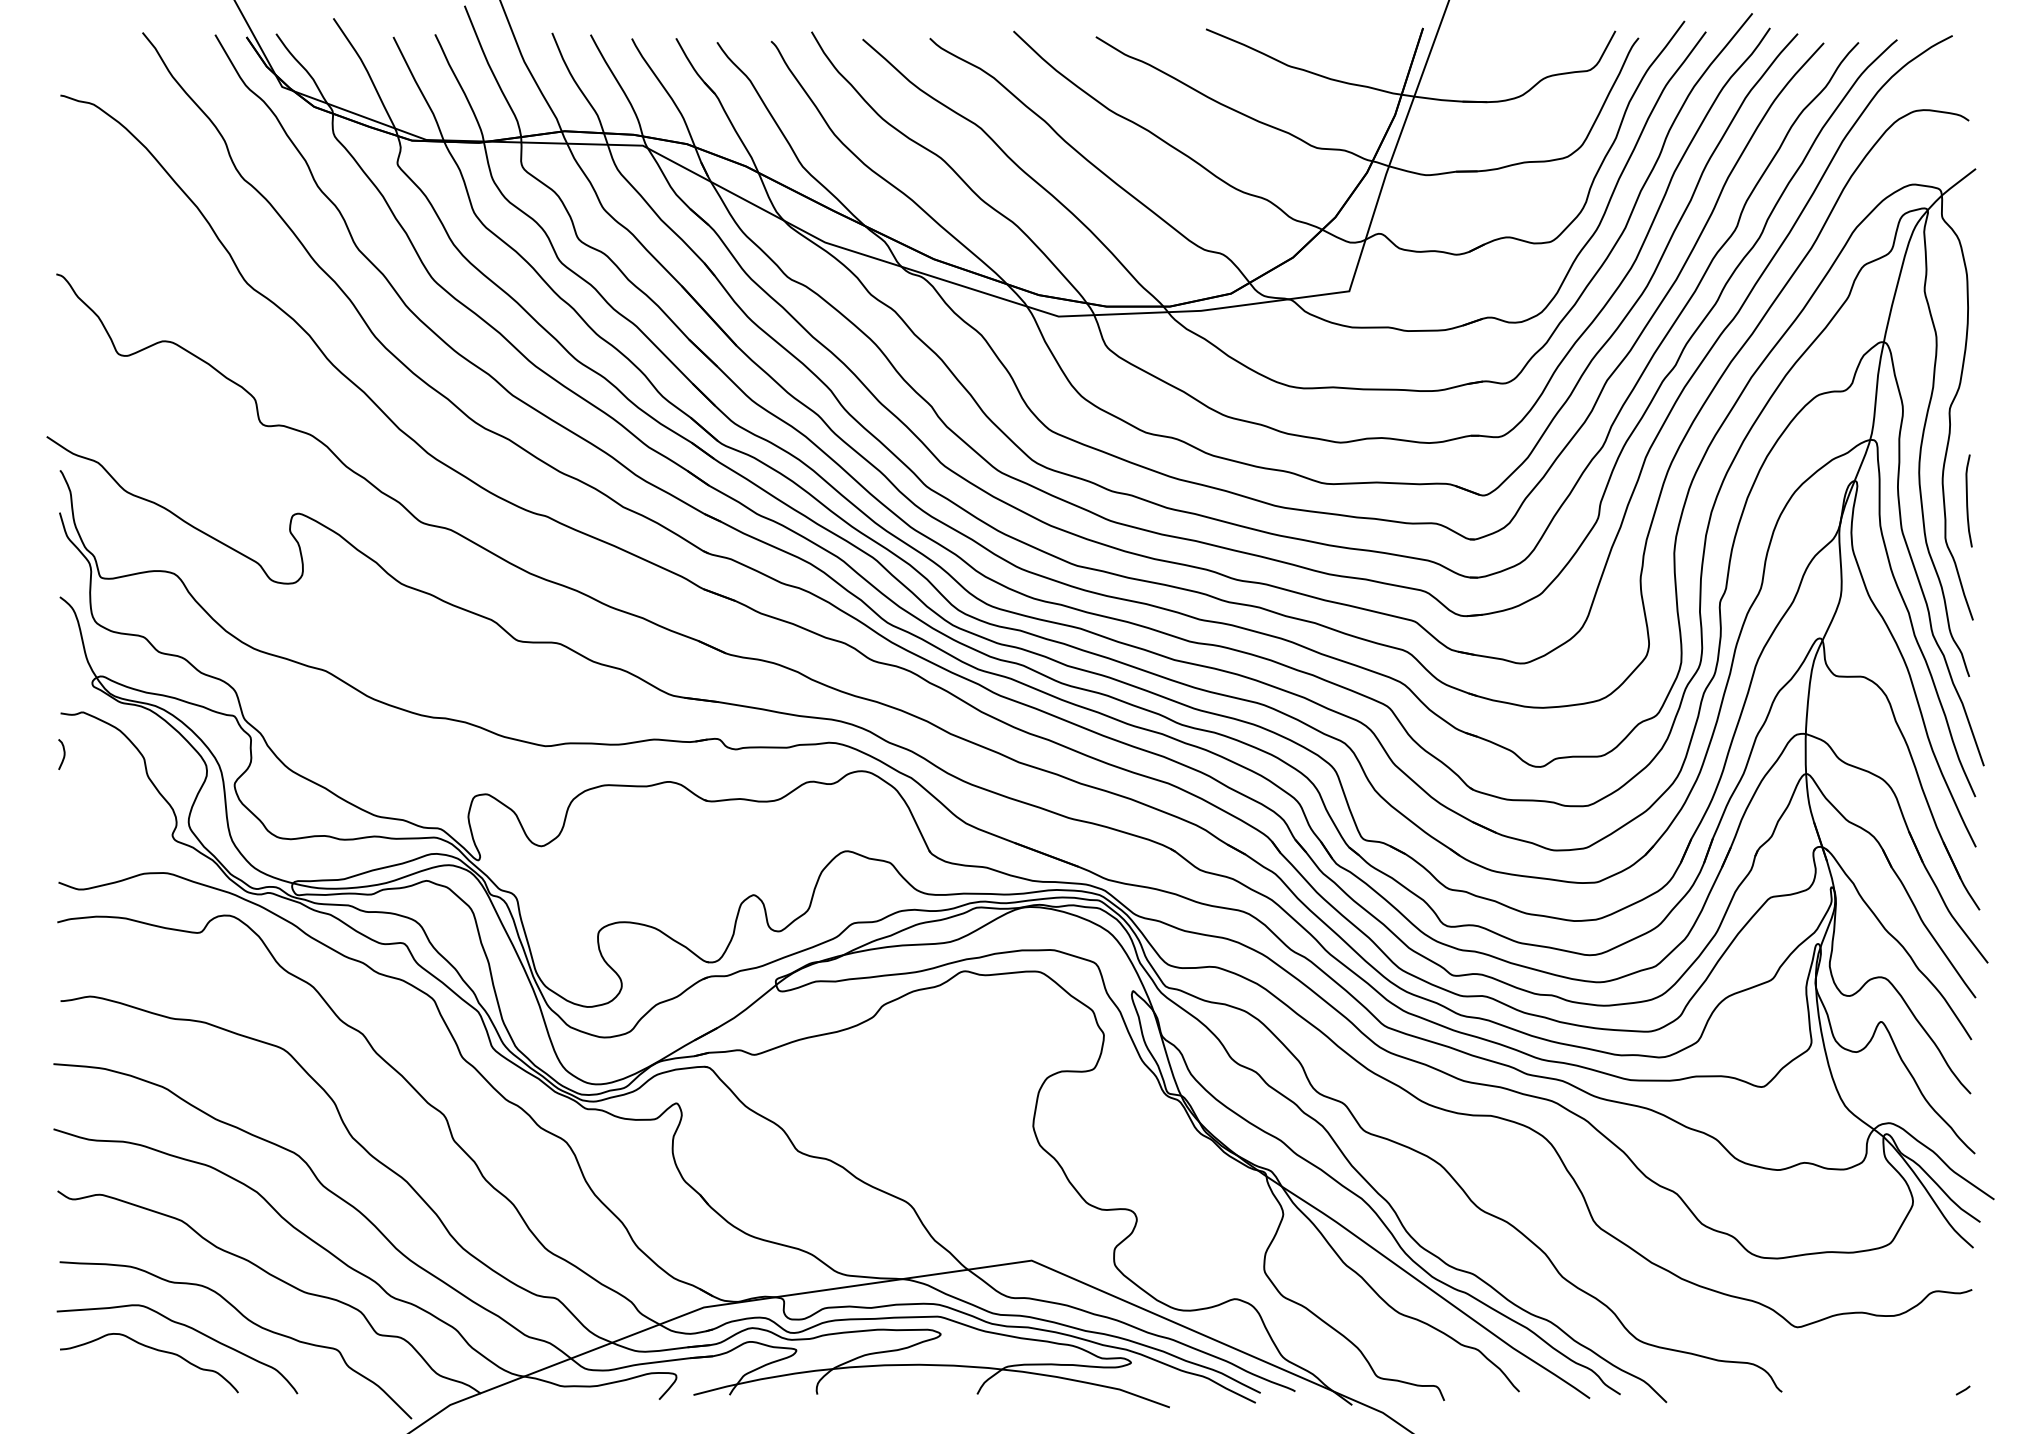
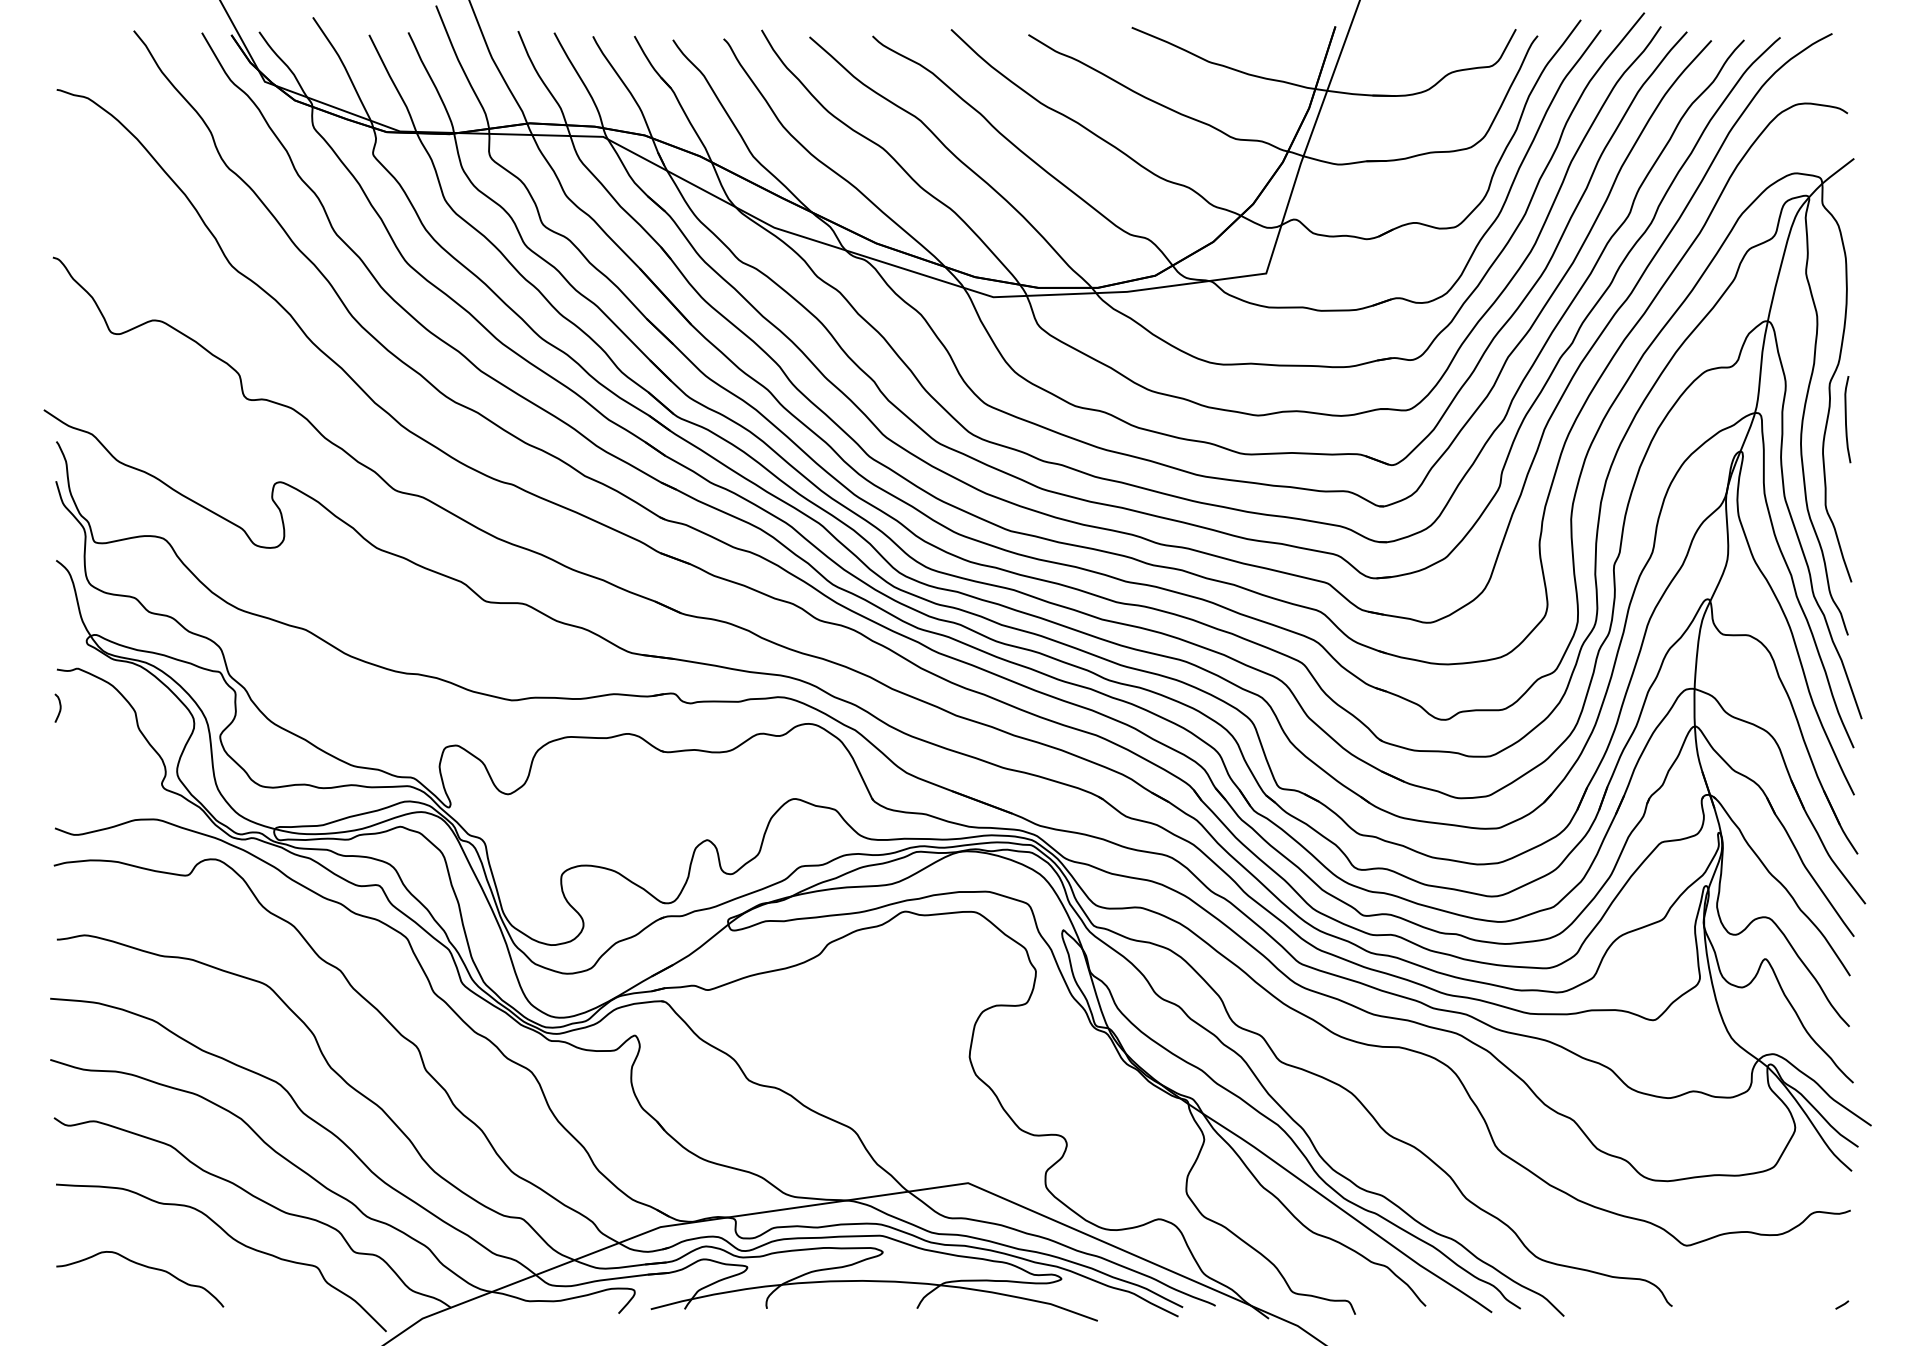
curve: (1967, 500) -> (1846, 419), moved
curve: (184, 1326) -> (173, 1244), removed

